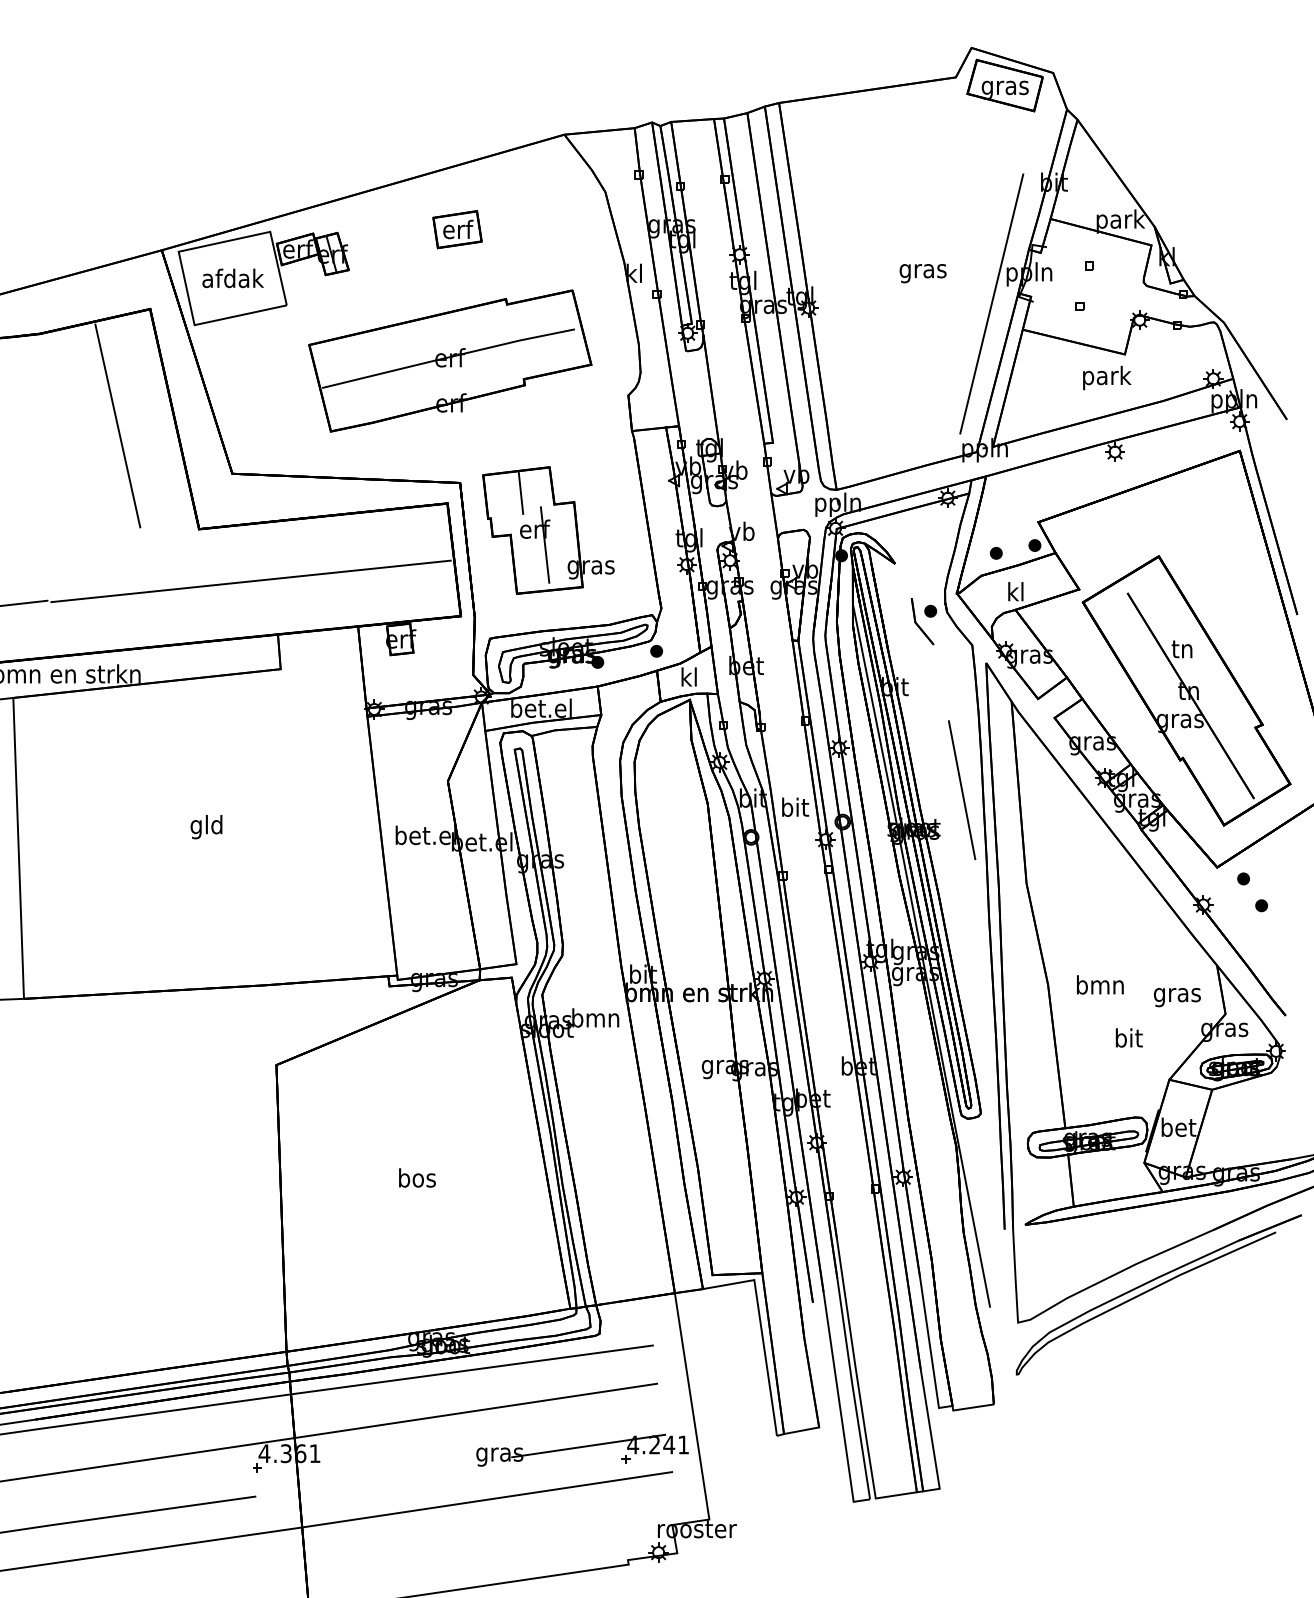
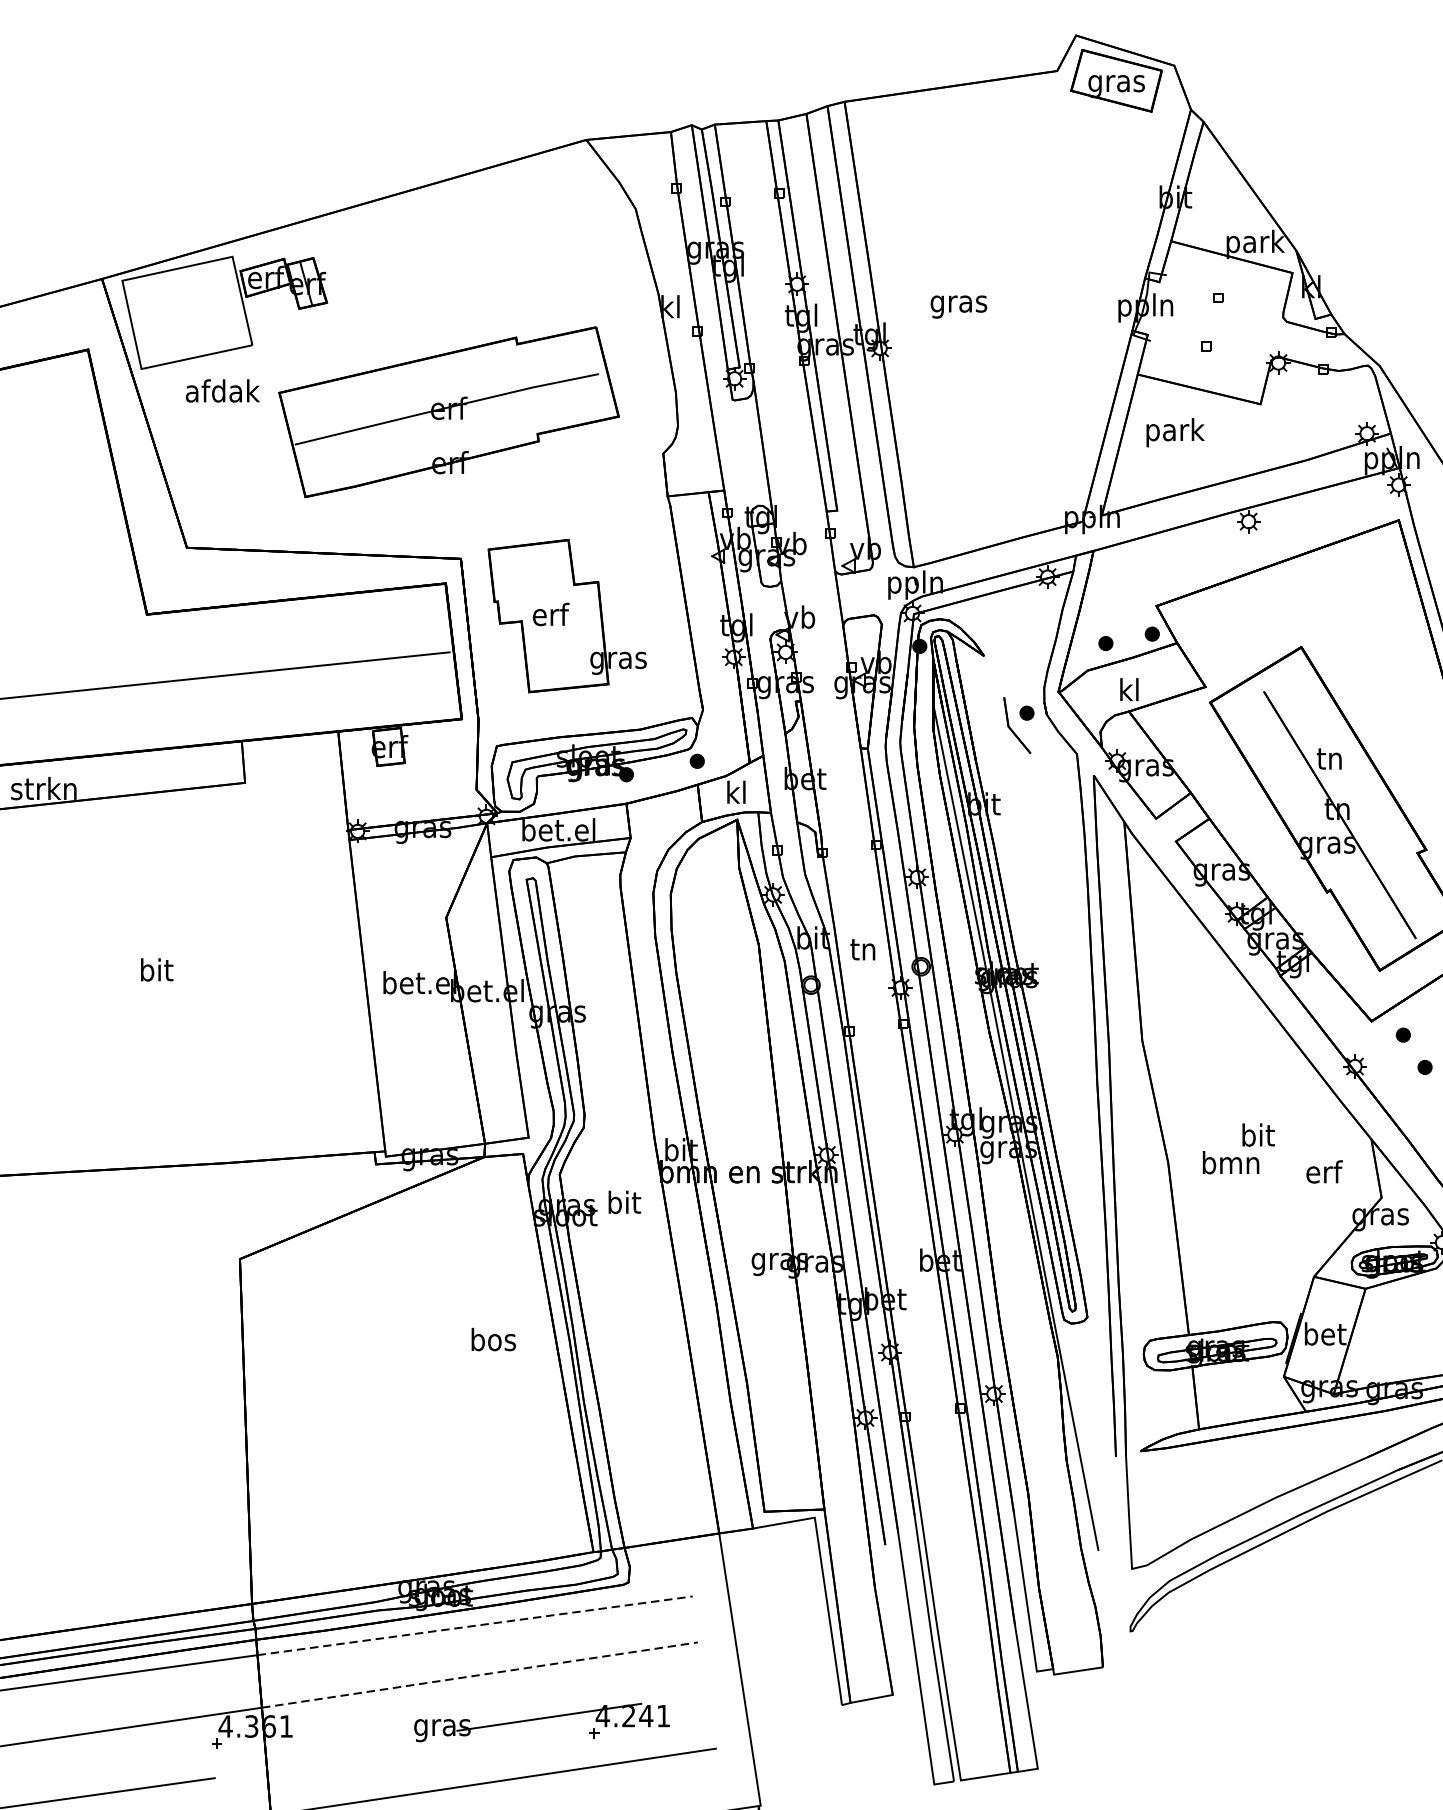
part: (457, 229) -> (457, 253), removed
text: (922, 273) -> (958, 306), moved
text: (232, 278) -> (221, 391), moved
line: (991, 303) -> (1100, 342), removed
text: (1107, 377) -> (1175, 431), moved
line: (117, 425) -> (48, 489), removed
line: (520, 492) -> (533, 570), removed
line: (544, 544) -> (562, 632), removed
line: (961, 790) -> (1064, 928), removed
text: (795, 806) -> (864, 948), bit -> tn
text: (206, 827) -> (155, 973), gld -> bit
text: (1177, 994) -> (1323, 1174), gras -> erf
text: (595, 1017) -> (623, 1201), bmn -> bit
text: (1128, 1037) -> (1257, 1134), moved
text: (417, 1177) -> (493, 1338), moved
line: (472, 1369) -> (475, 1625), solid -> dashed
line: (476, 1410) -> (480, 1674), solid -> dashed
part: (582, 1449) -> (541, 1721), moved

